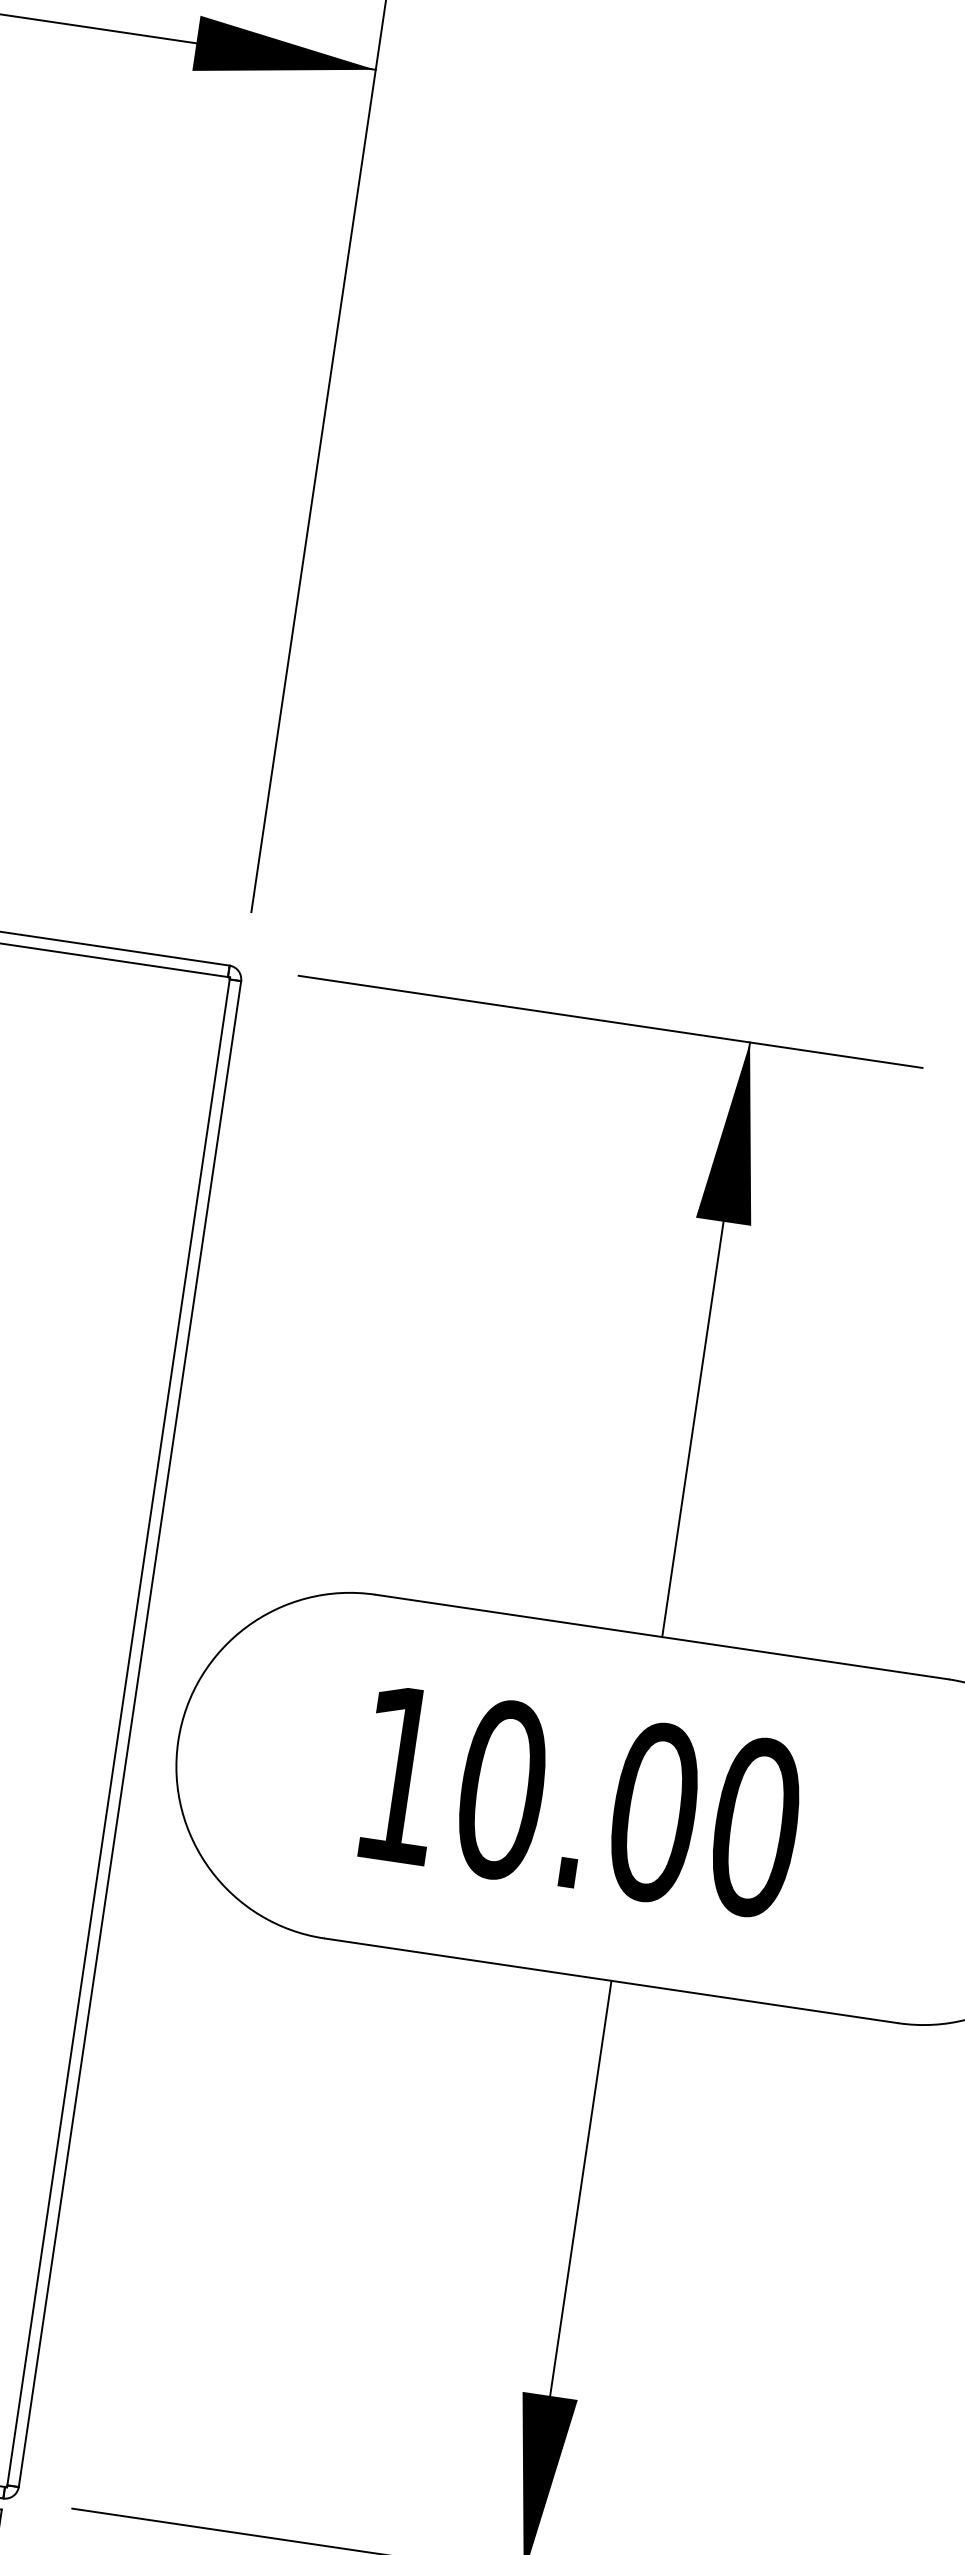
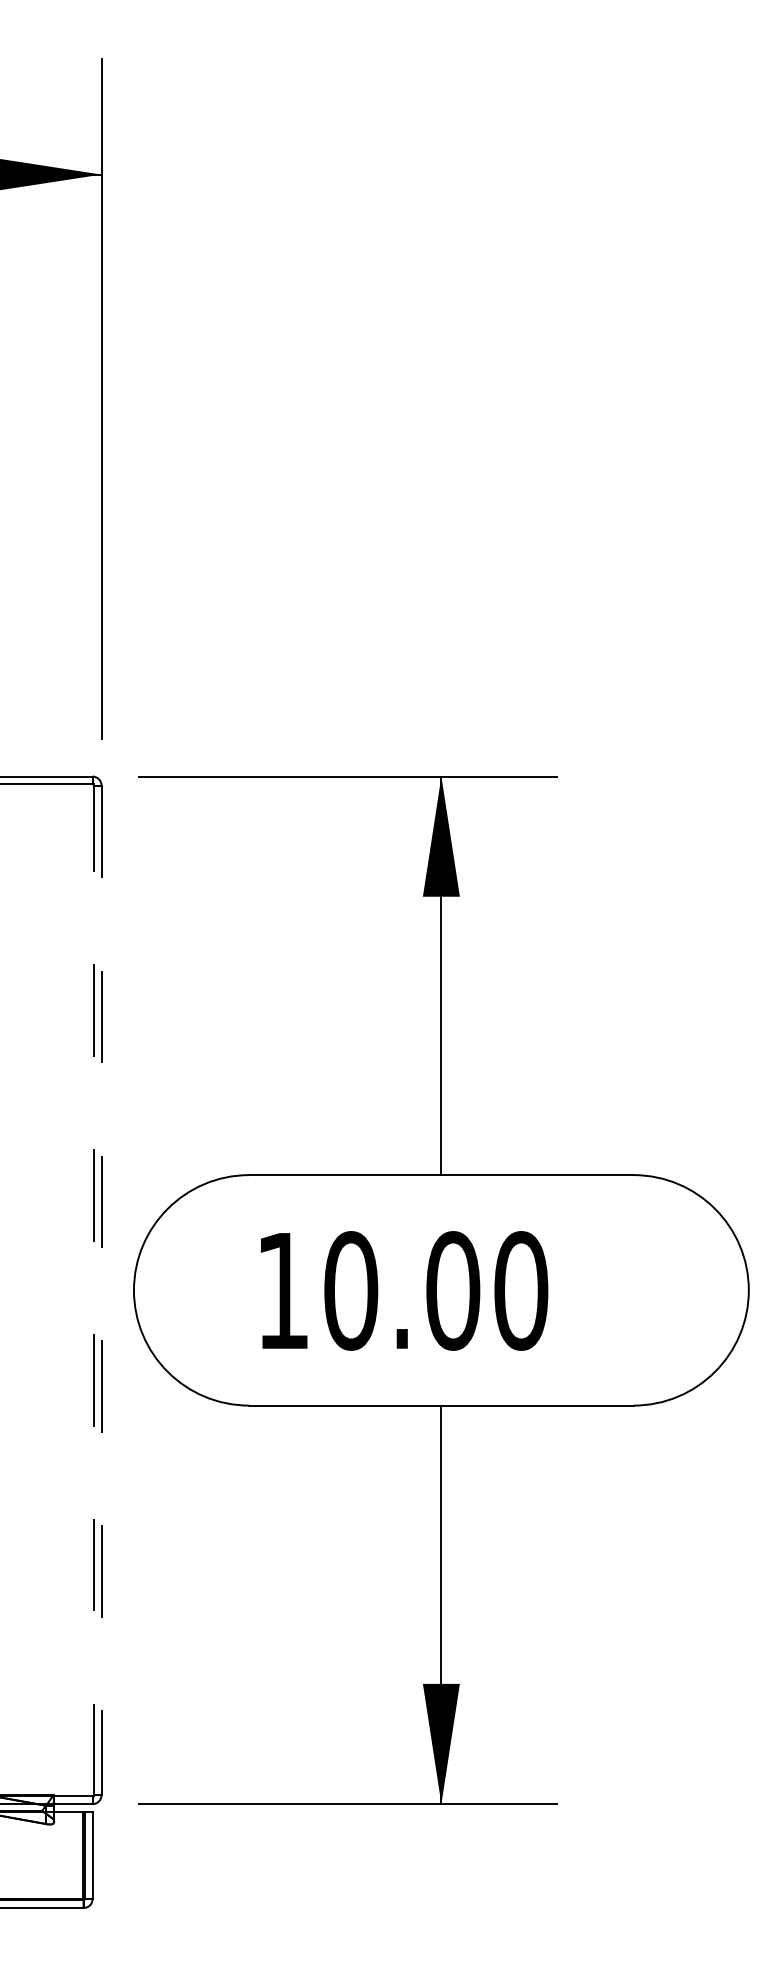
line: (118, 1731) -> (93, 1289), solid -> dashed
line: (129, 1734) -> (101, 1290), solid -> dashed

